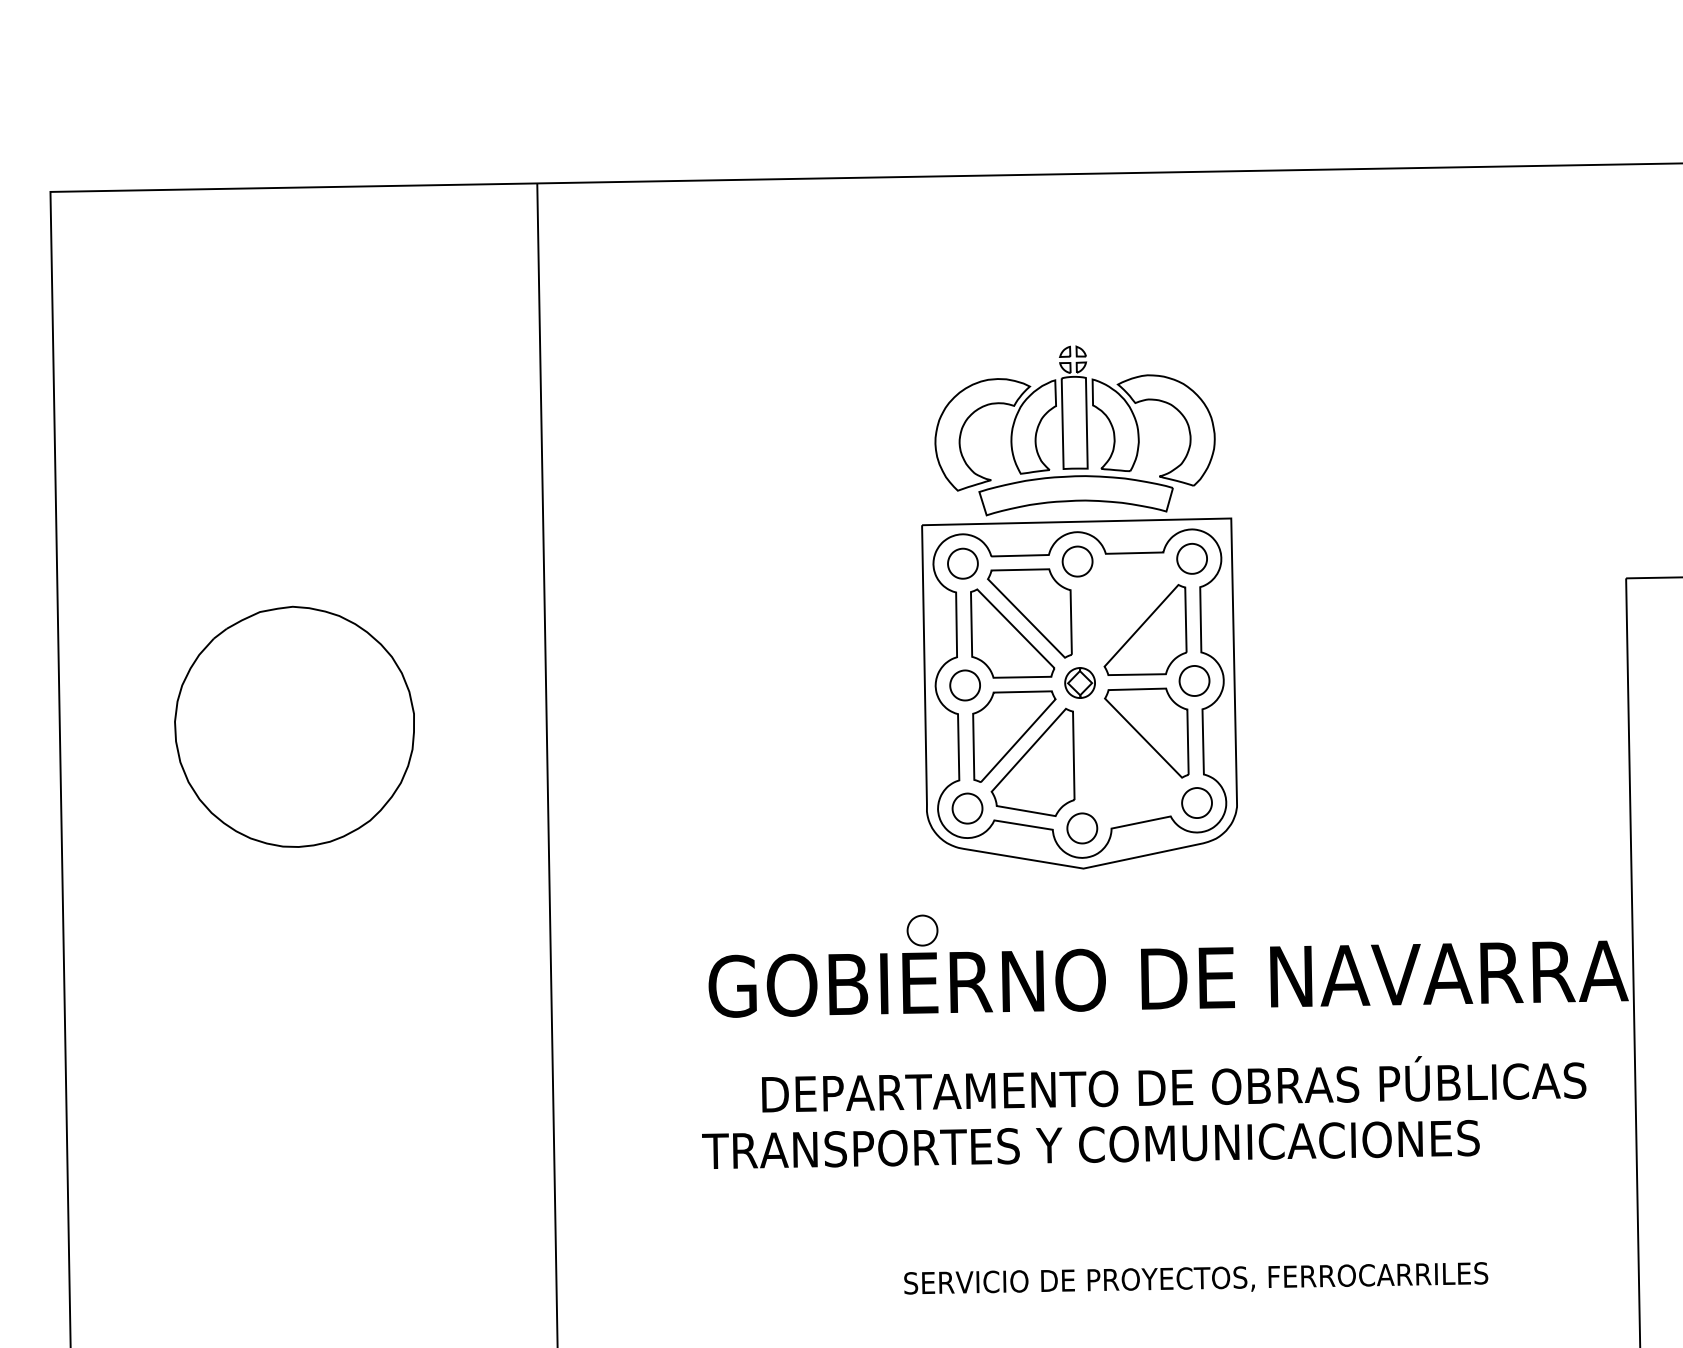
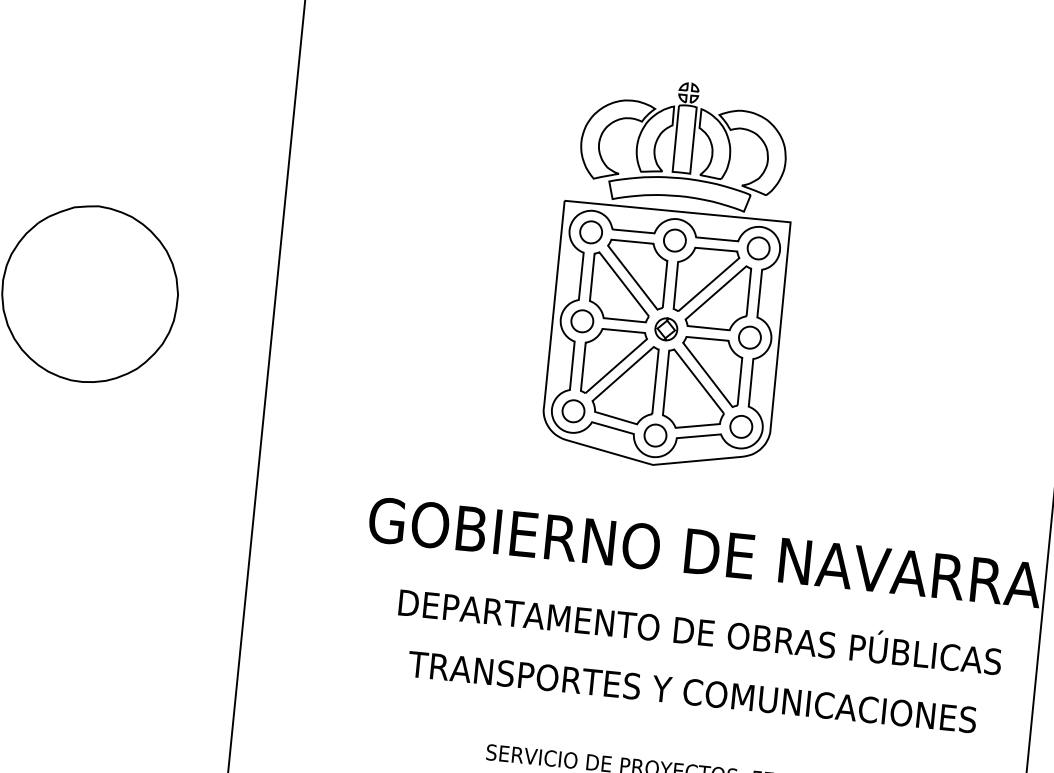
part: (1126, 611) -> (706, 281), added
part: (1129, 761) -> (695, 390), added
part: (922, 930) -> (530, 496), removed
text: (1090, 1144) -> (692, 691), moved

